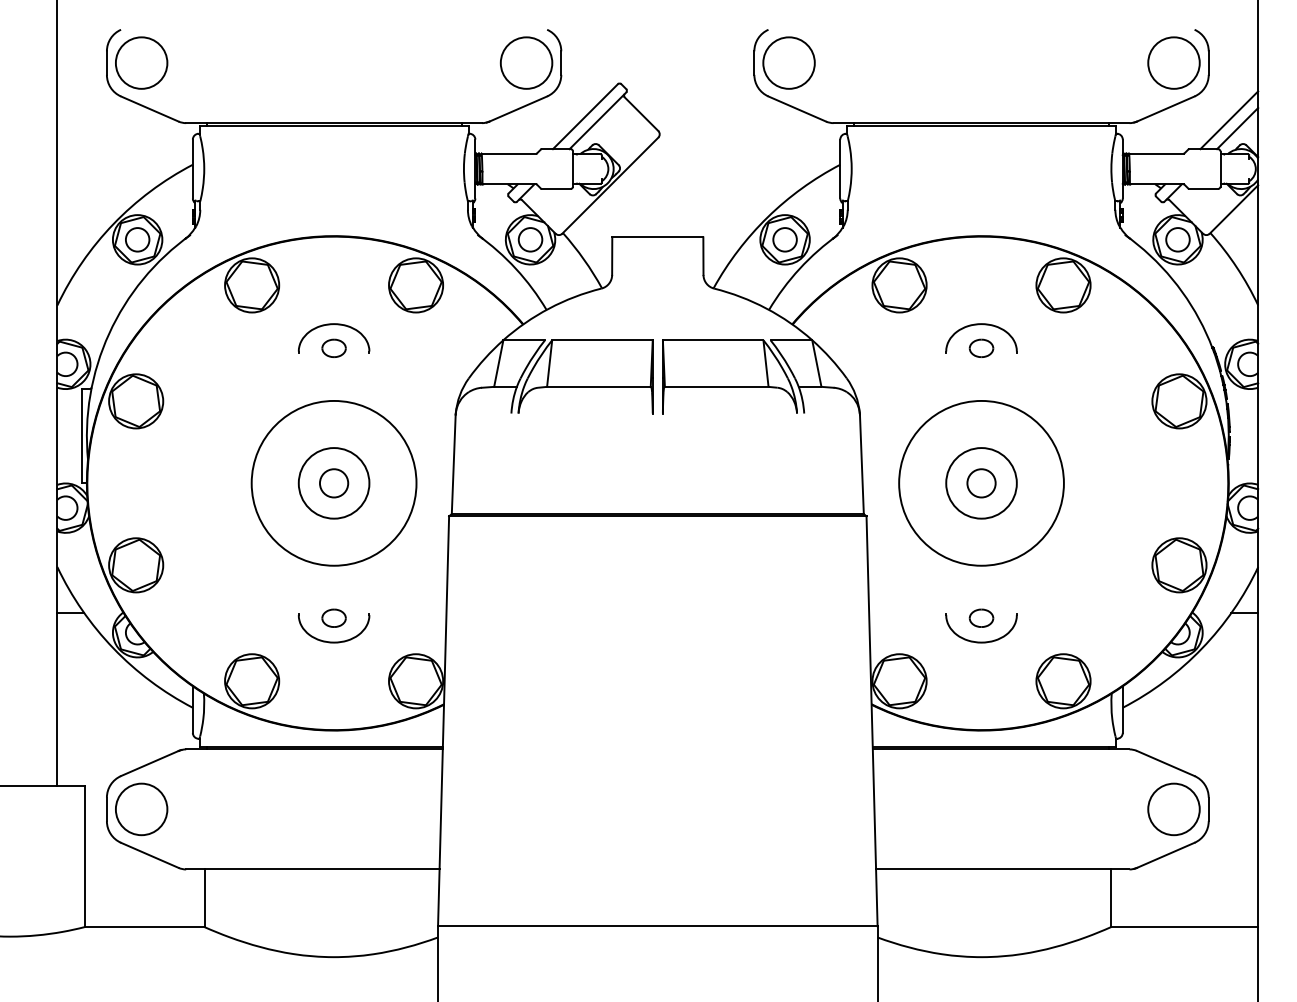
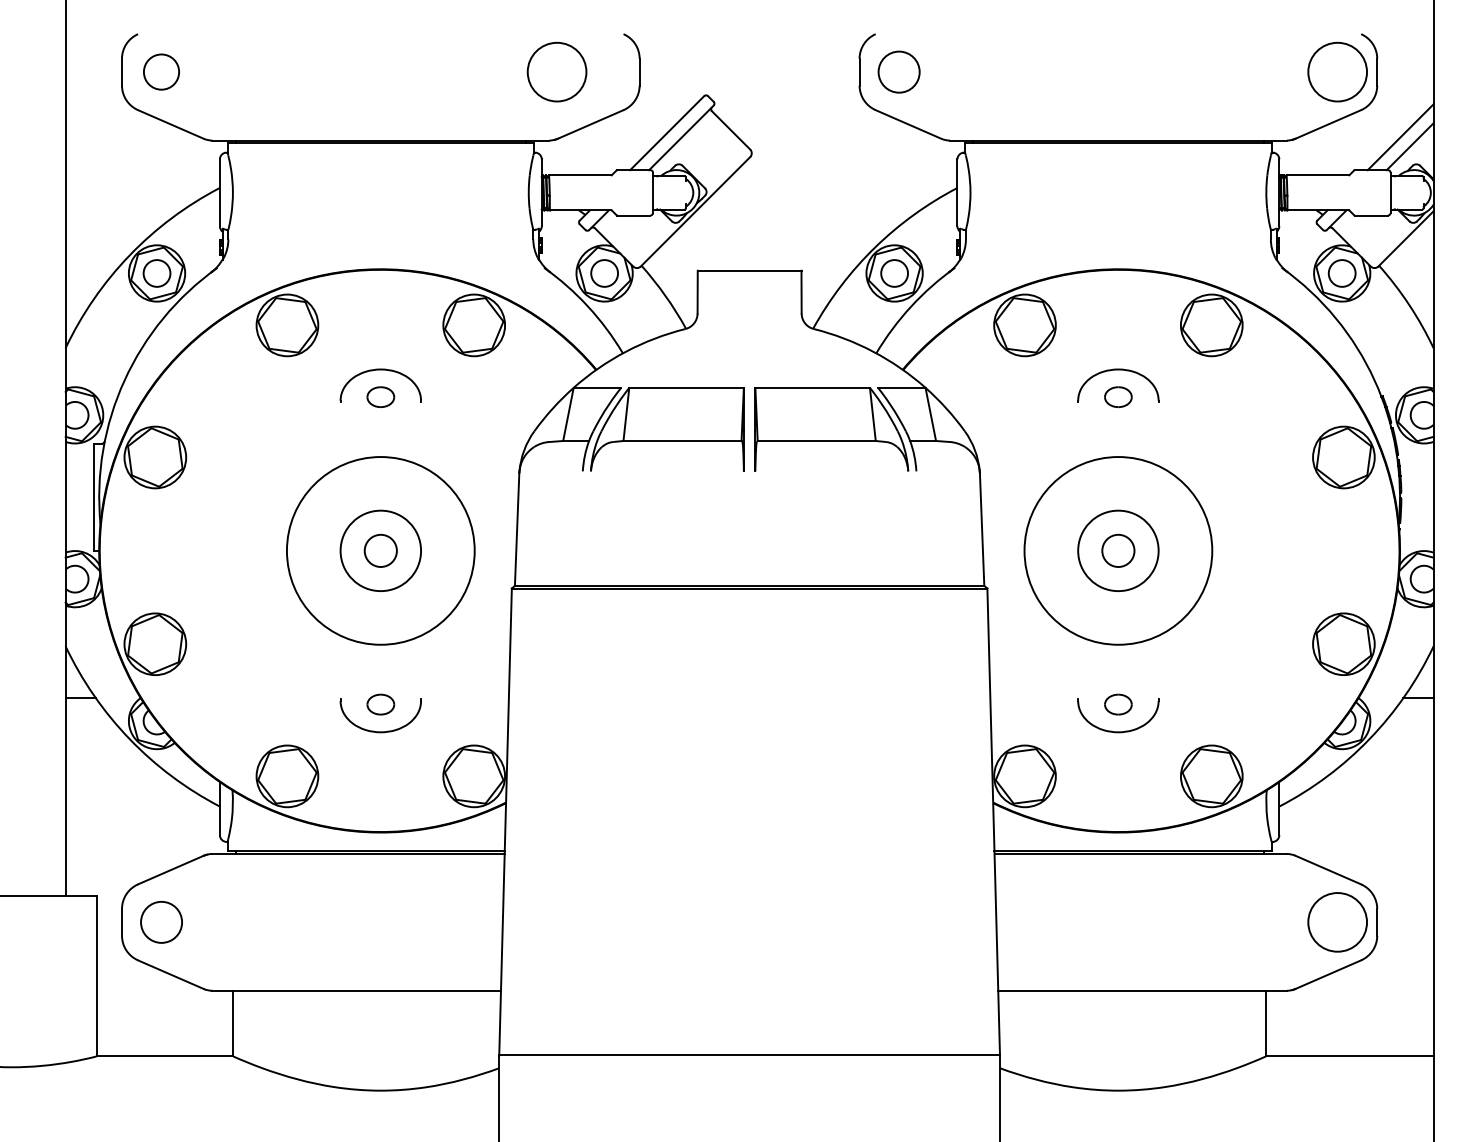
circle: (141, 62) -> (161, 71), size x0.6
circle: (526, 62) -> (556, 71), moved
circle: (788, 62) -> (898, 71), size x0.7
circle: (141, 809) -> (161, 922), size x0.7

